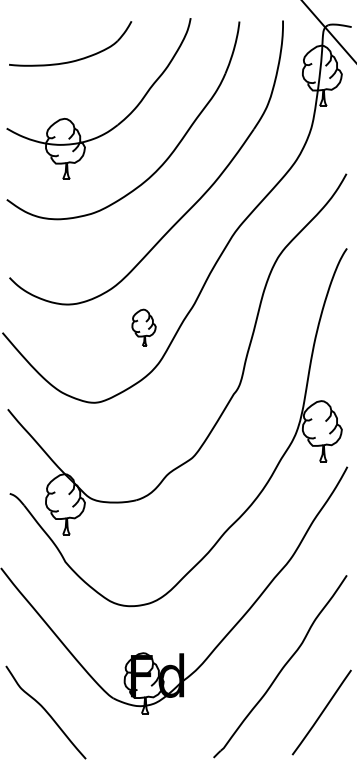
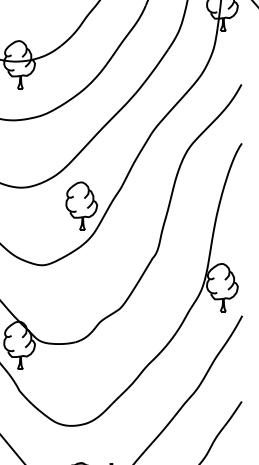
part: (143, 327) -> (81, 205), size x1.67

